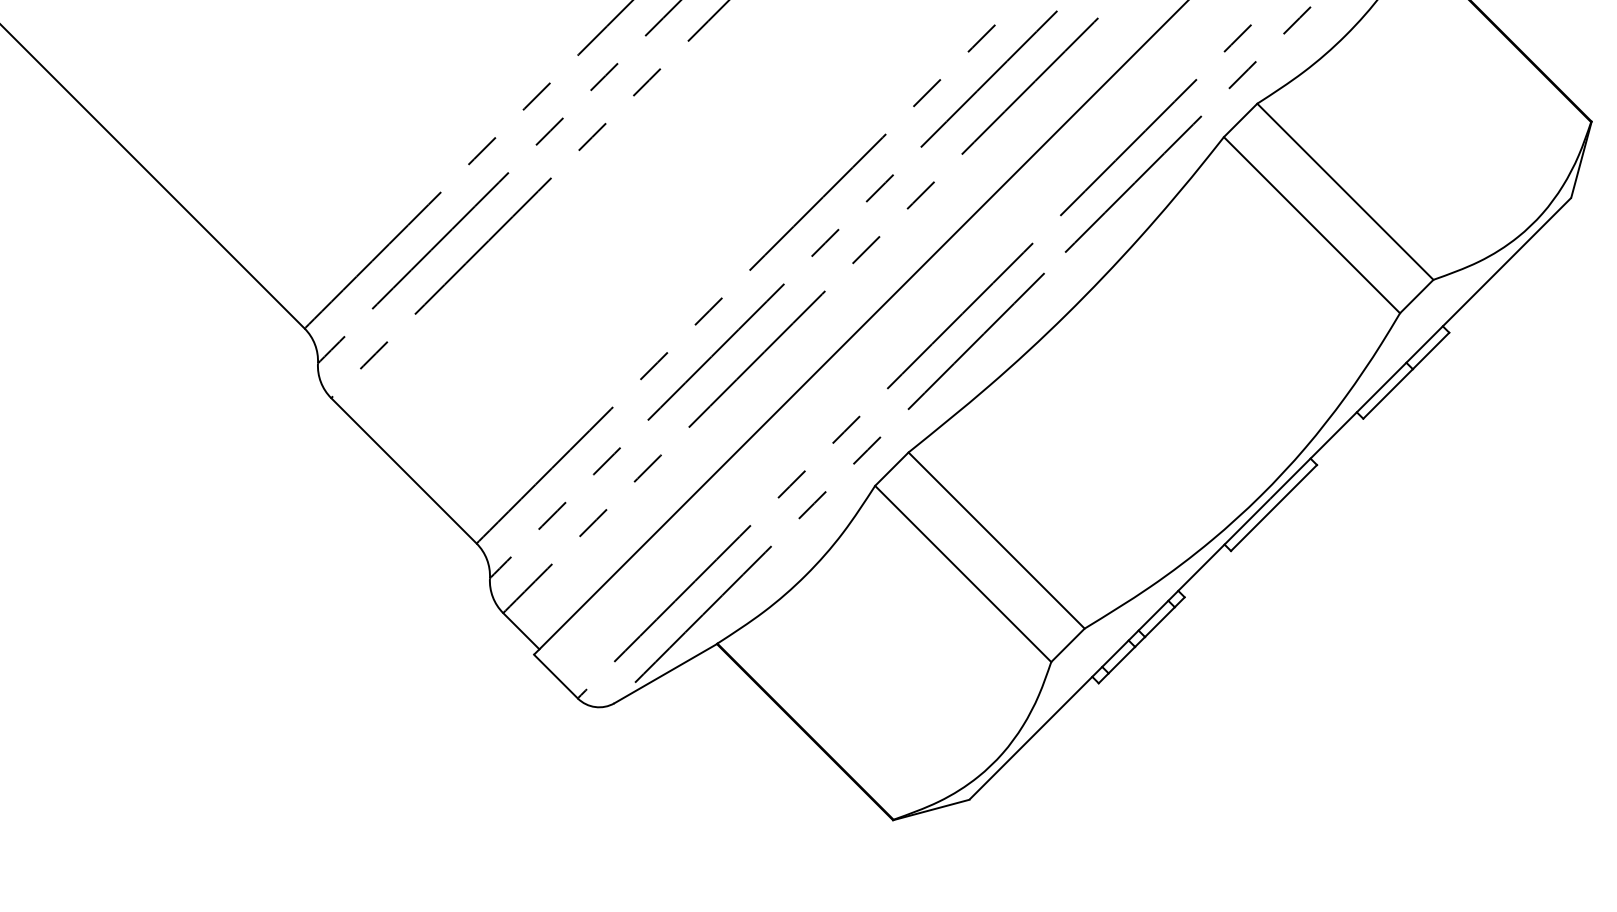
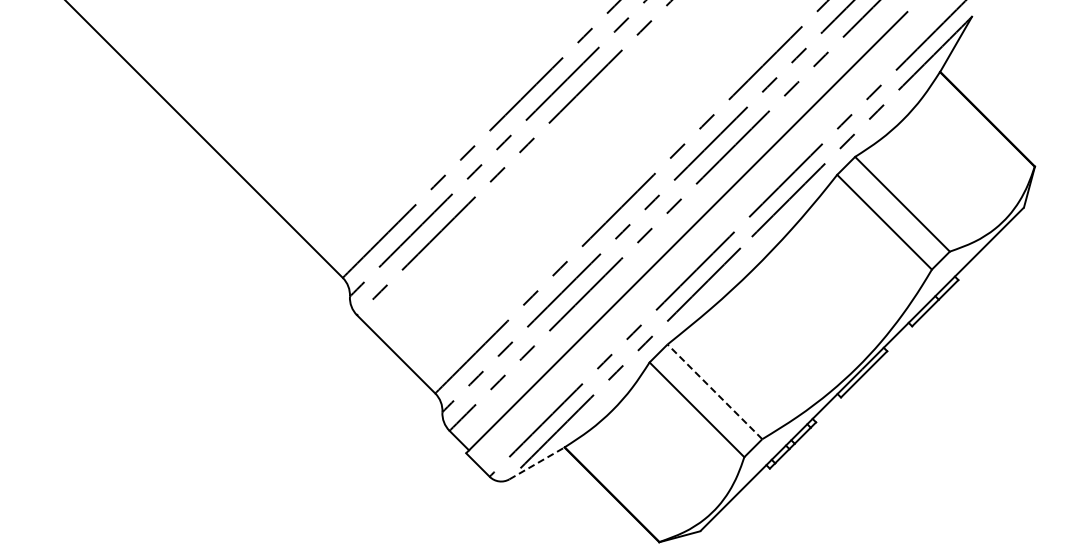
line: (995, 539) -> (714, 391), solid -> dashed
line: (664, 673) -> (536, 463), solid -> dashed

